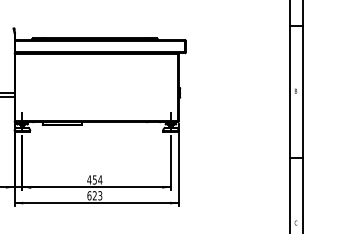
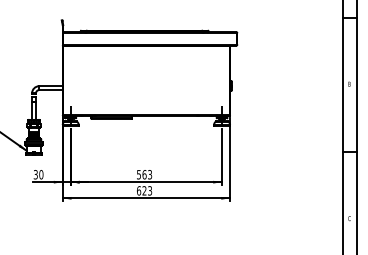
text: (94, 179) -> (144, 174), 454 -> 563

